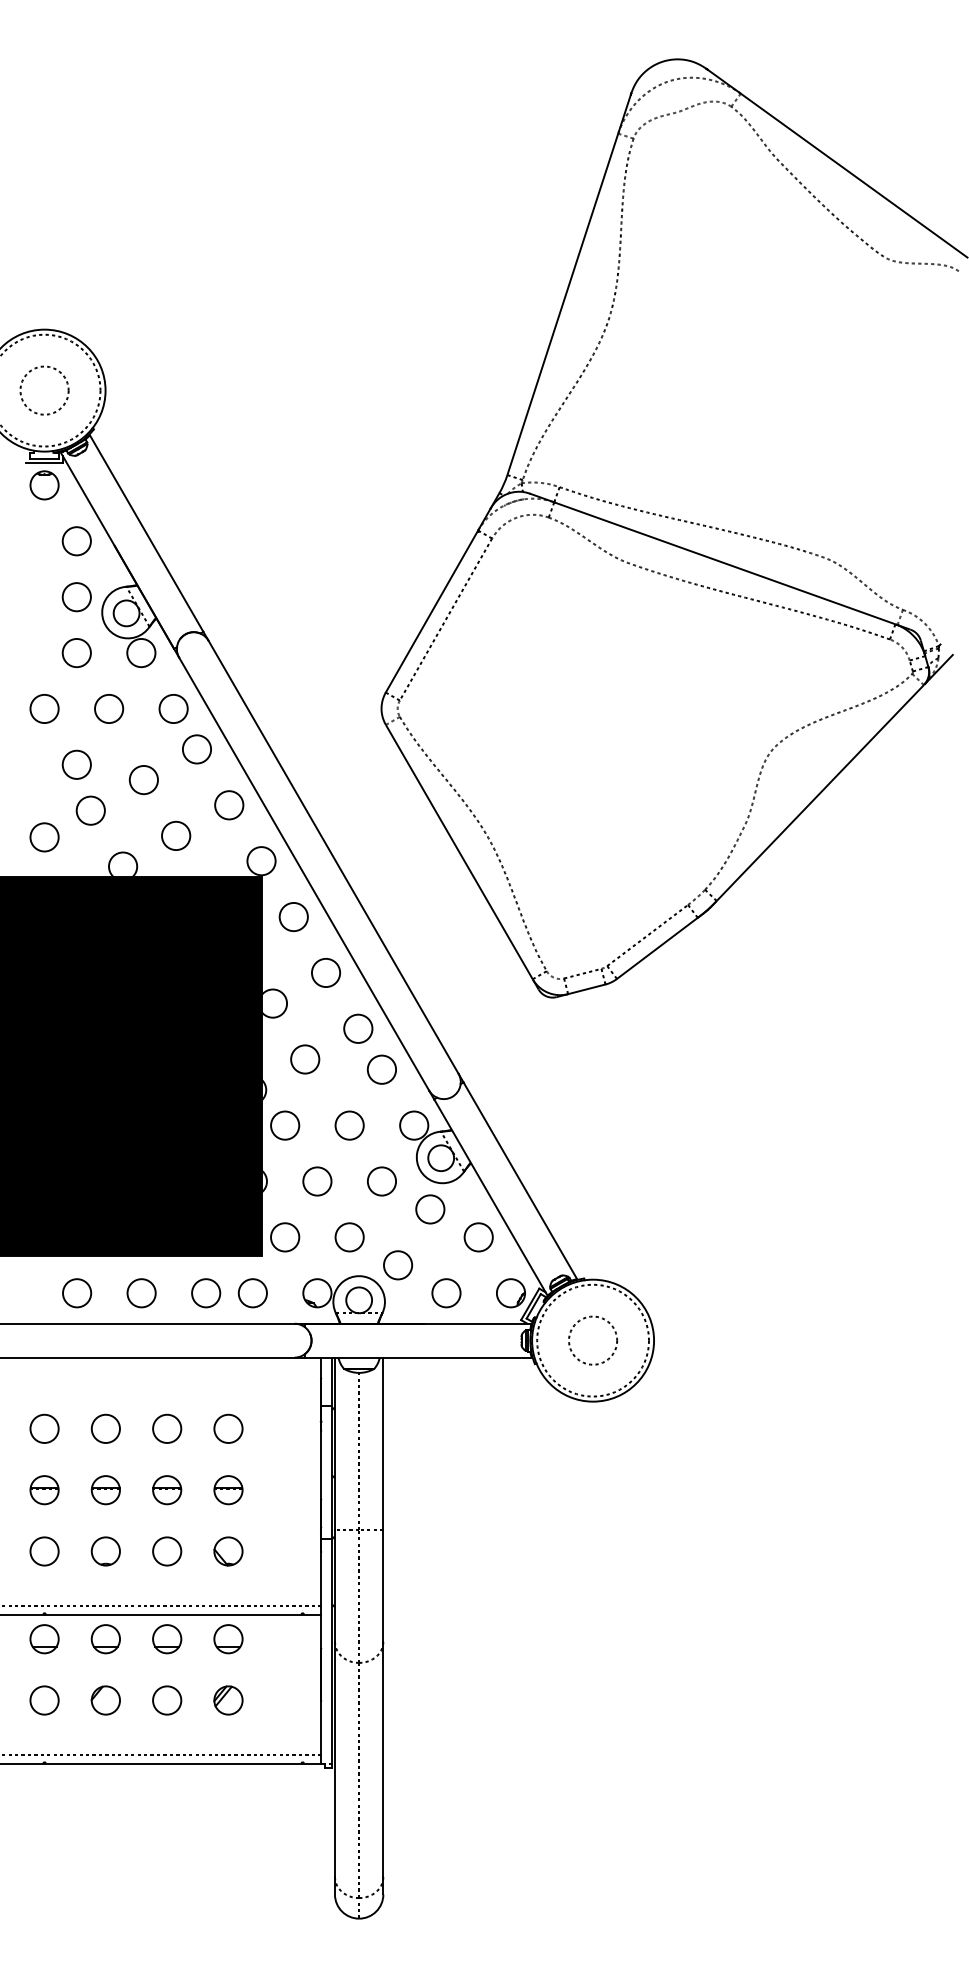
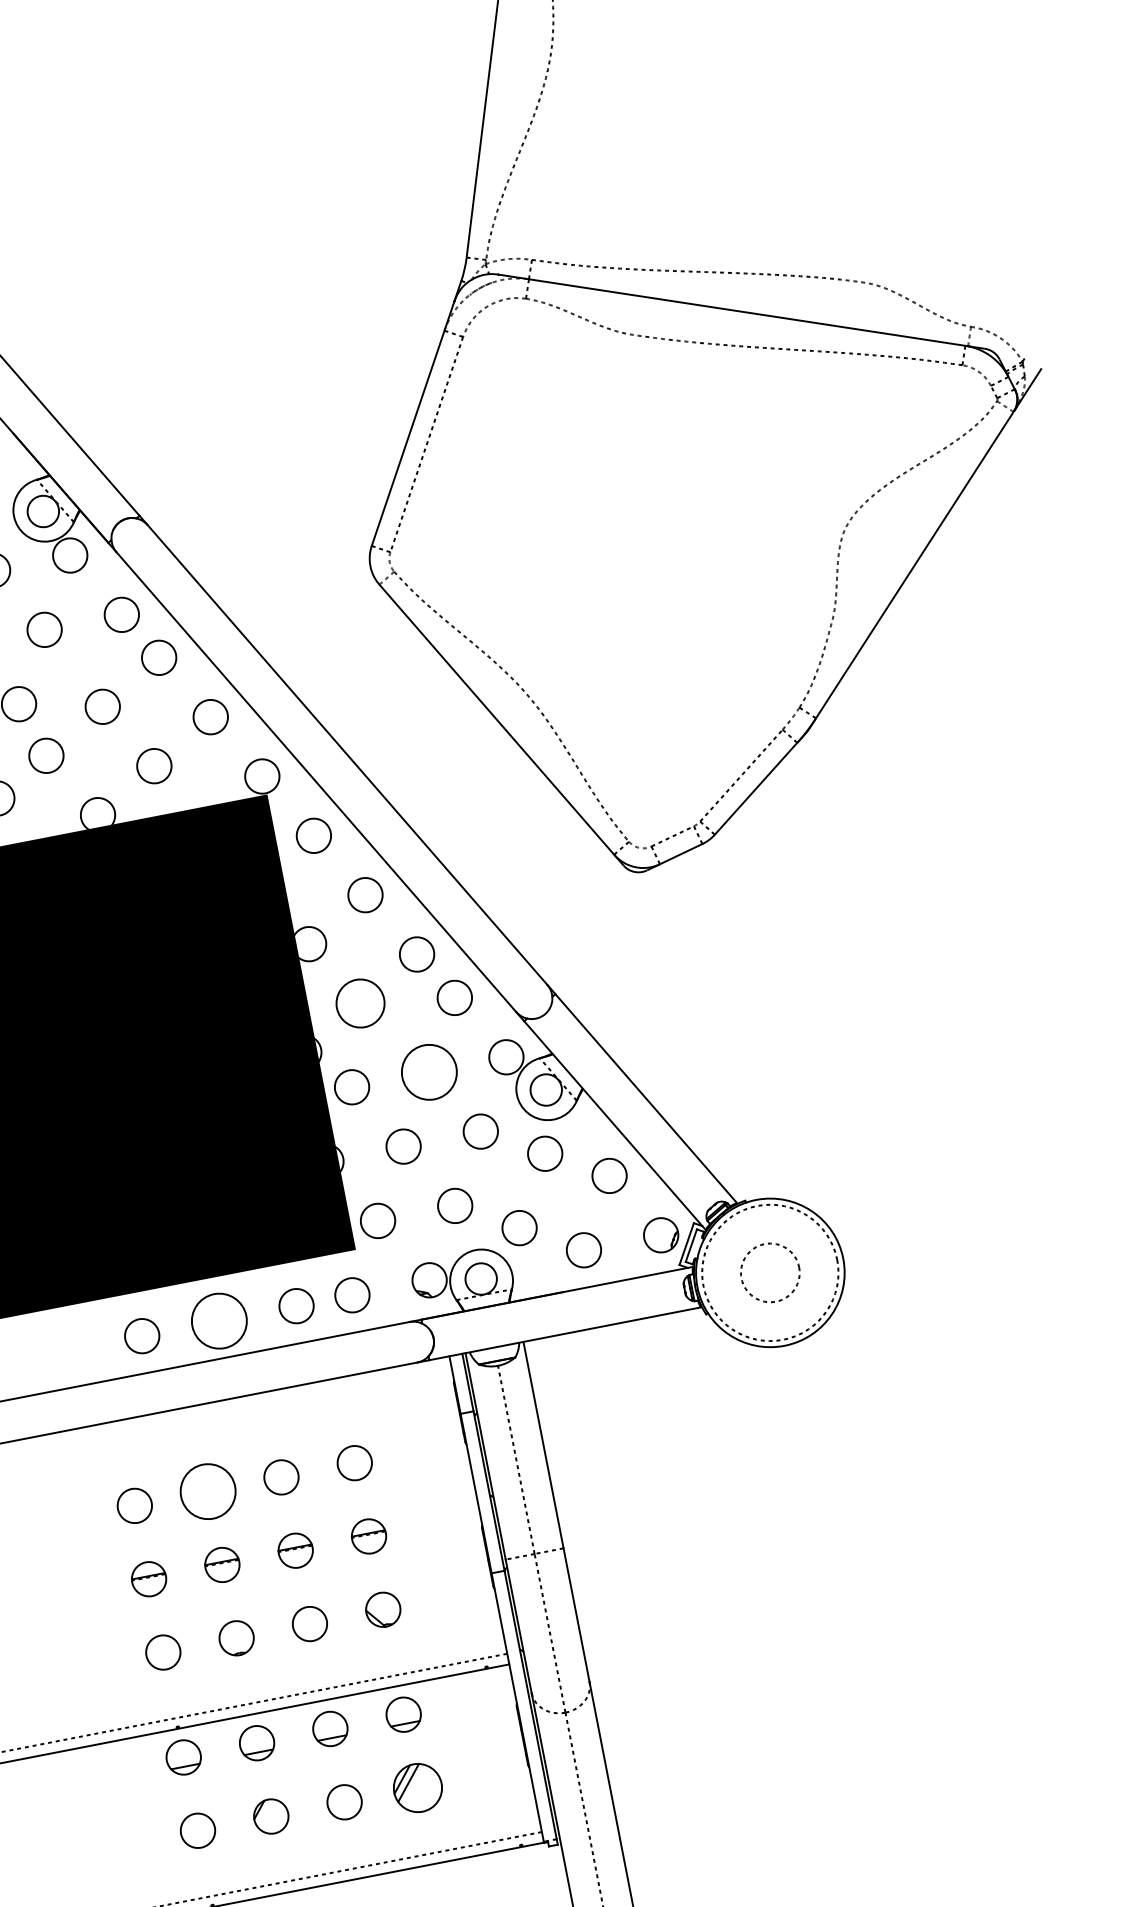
circle: (305, 1059) -> (361, 1003), size x1.4
circle: (349, 1125) -> (428, 1072), size x1.6
circle: (141, 1293) -> (219, 1321), size x1.6
circle: (105, 1428) -> (207, 1491), size x1.6
part: (228, 1700) -> (417, 1788), size x1.4

